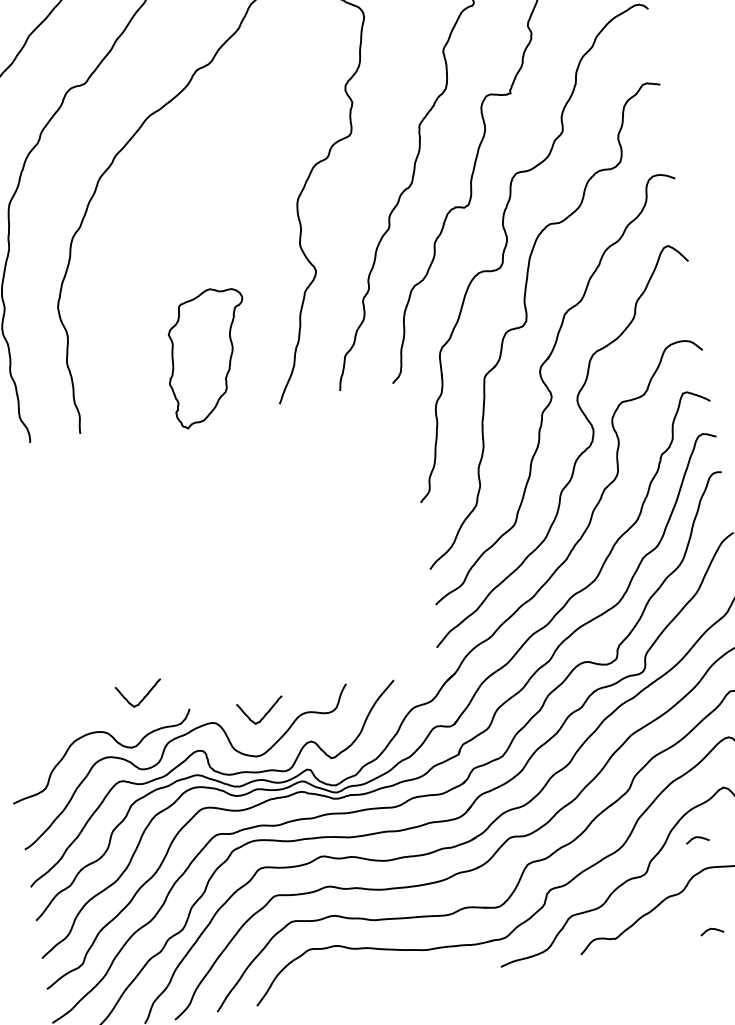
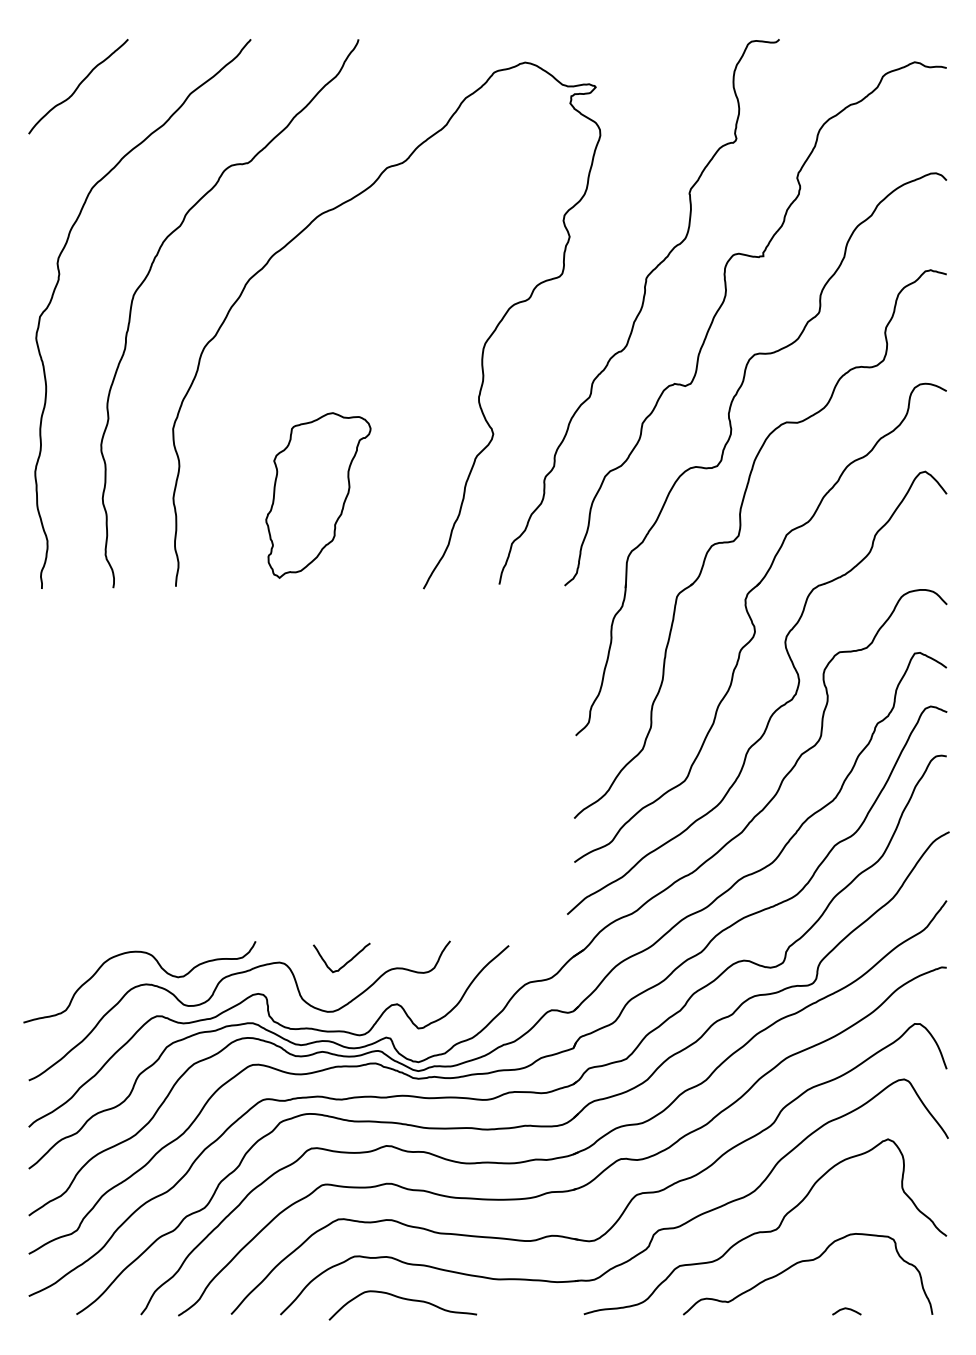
part: (208, 357) -> (318, 495), moved
curve: (143, 697) -> (202, 918), removed
curve: (697, 838) -> (846, 1195), removed
curve: (353, 978) -> (402, 1299), added

